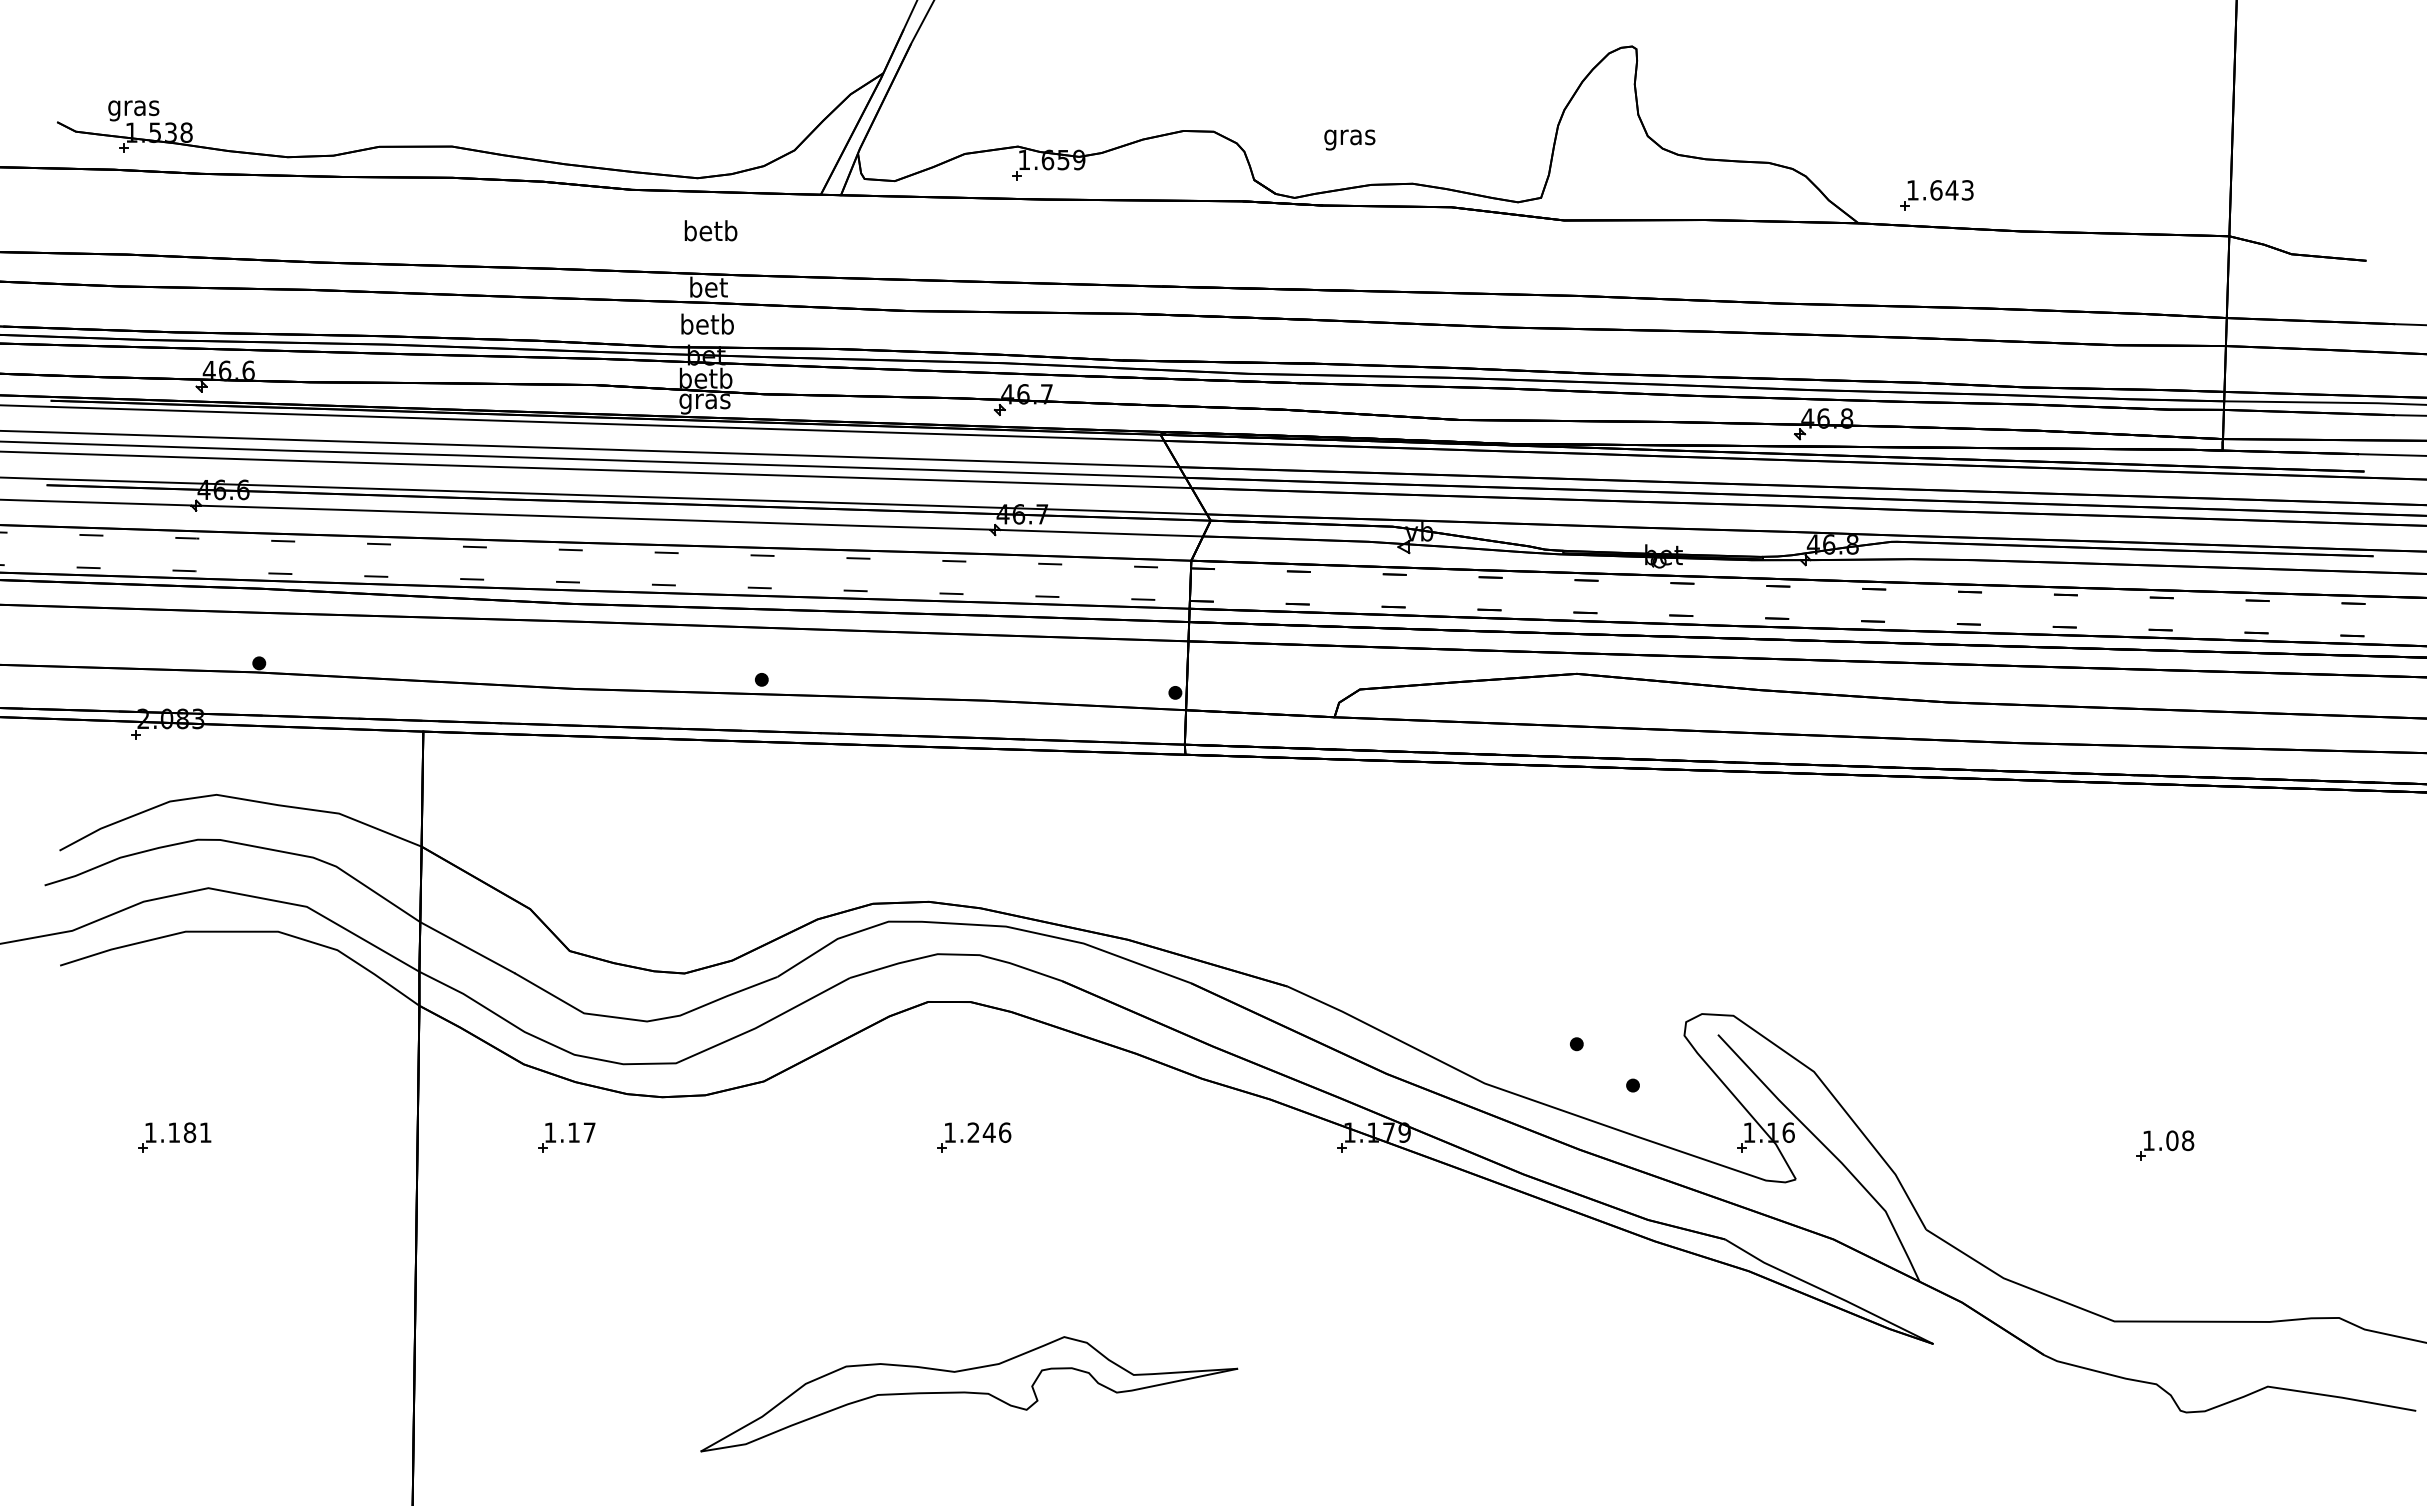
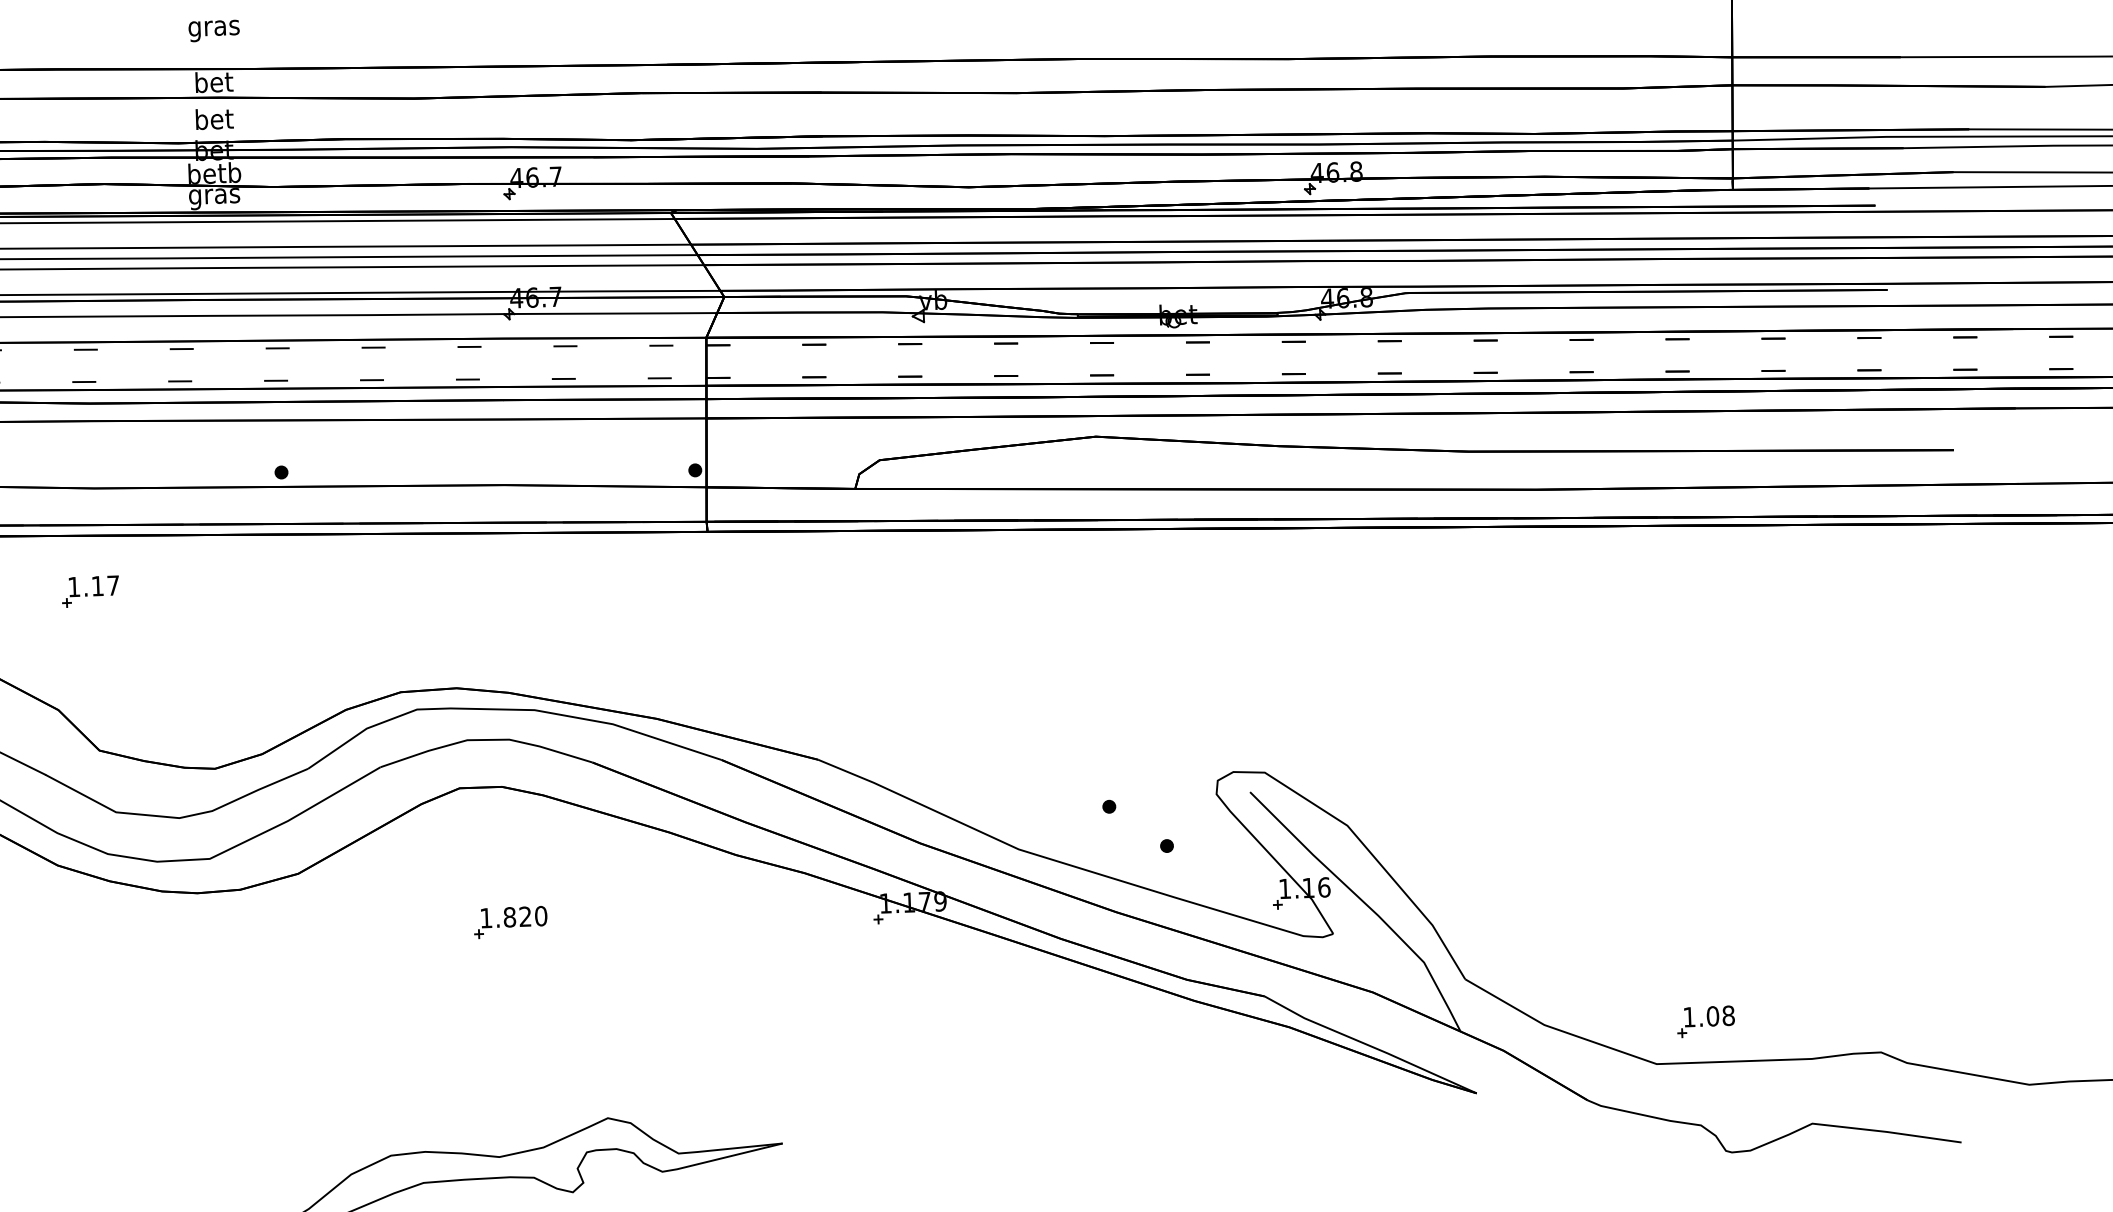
text: (710, 233) -> (213, 28), betb -> gras
text: (707, 323) -> (214, 118), betb -> bet
text: (989, 1132) -> (525, 916), 1.246 -> 1.820
part: (566, 1137) -> (90, 591), moved
part: (2165, 1145) -> (1706, 1021), moved

